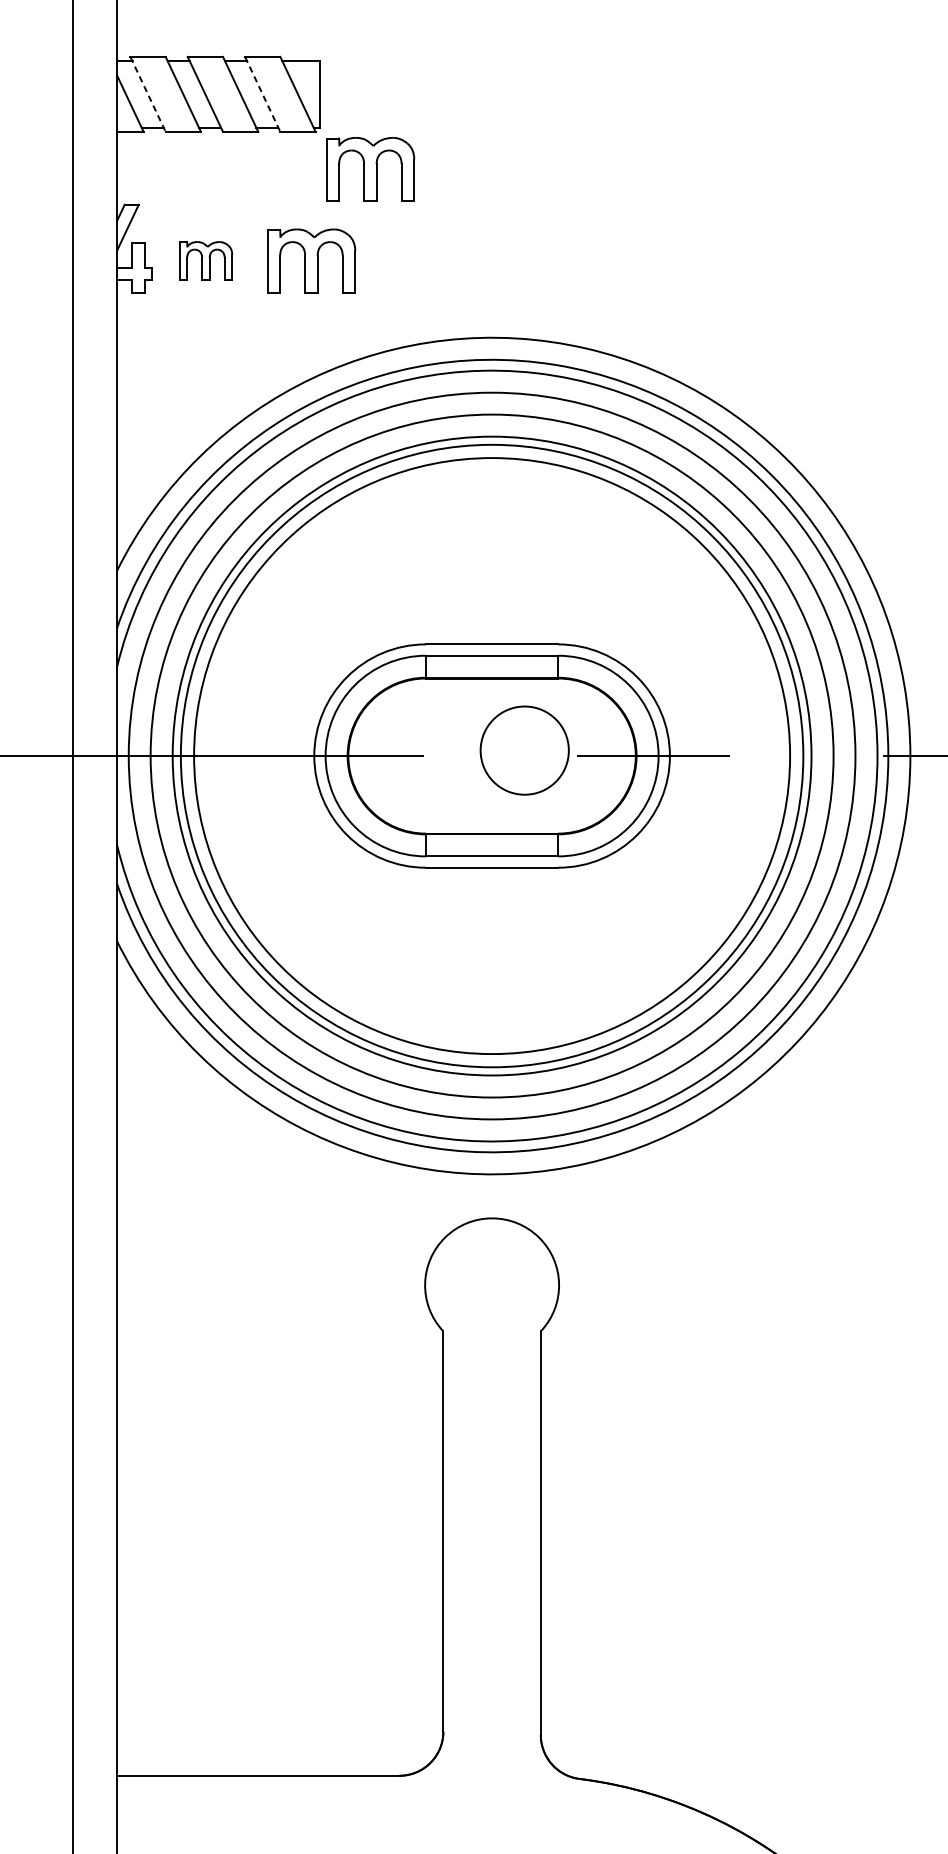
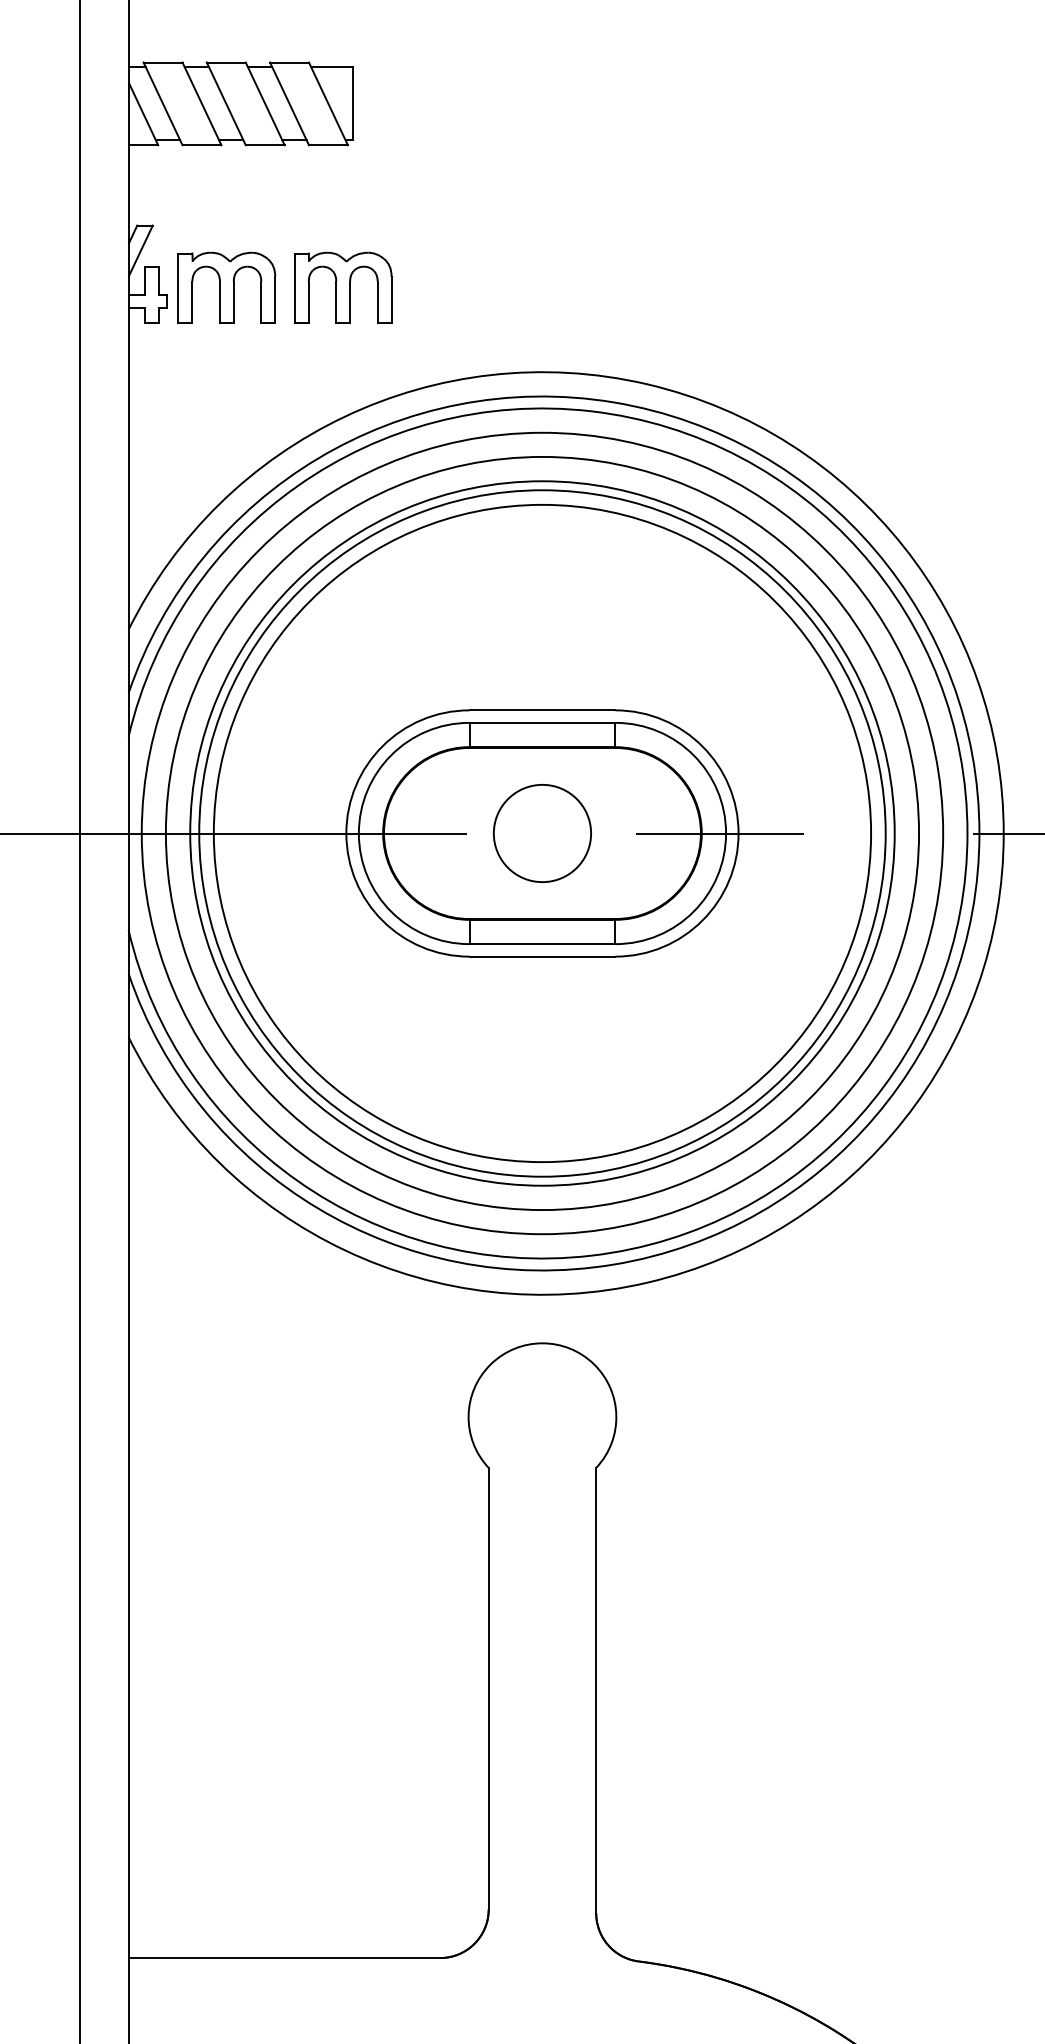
line: (148, 94) -> (163, 103), dashed -> solid
line: (262, 94) -> (289, 103), dashed -> solid
part: (370, 169) -> (408, 186), removed
part: (205, 260) -> (226, 287), size x1.67
circle: (524, 750) -> (542, 833), moved

